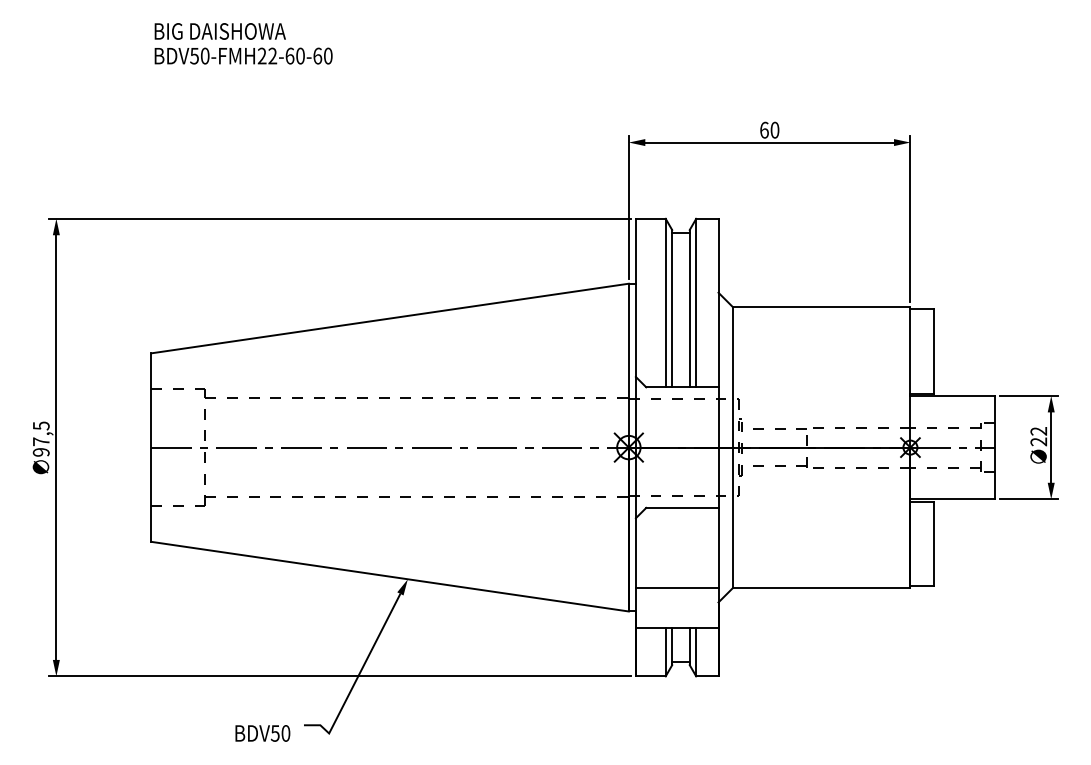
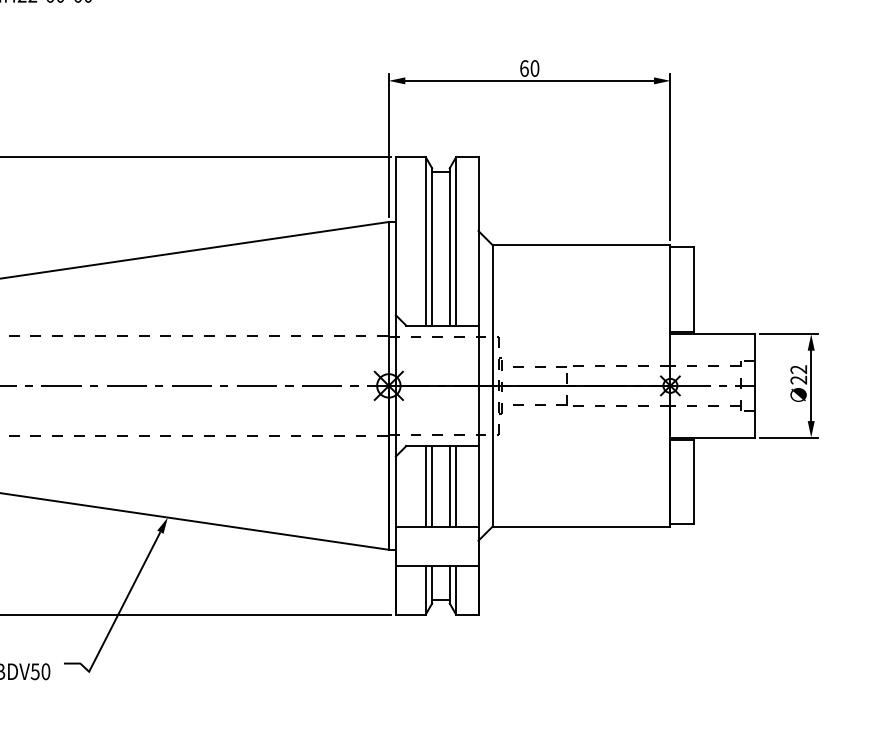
line: (665, 547) -> (425, 485), added
line: (672, 547) -> (432, 485), added
line: (689, 547) -> (449, 485), added
line: (696, 547) -> (456, 485), added

